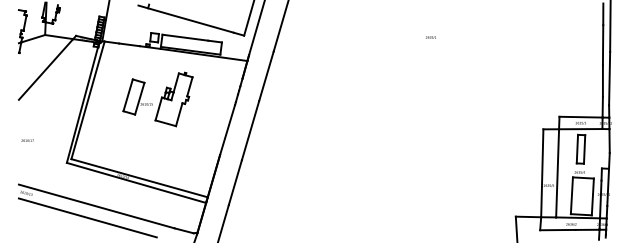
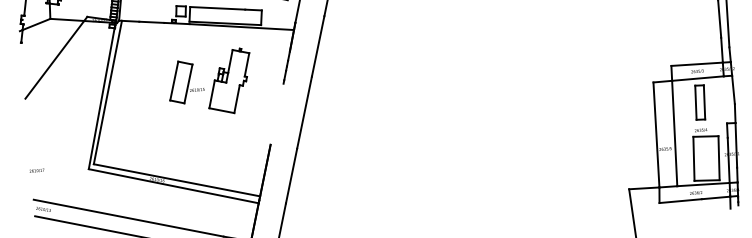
part: (157, 99) -> (209, 83), moved
line: (227, 130) -> (277, 114), removed
text: (27, 140) -> (36, 170), moved

